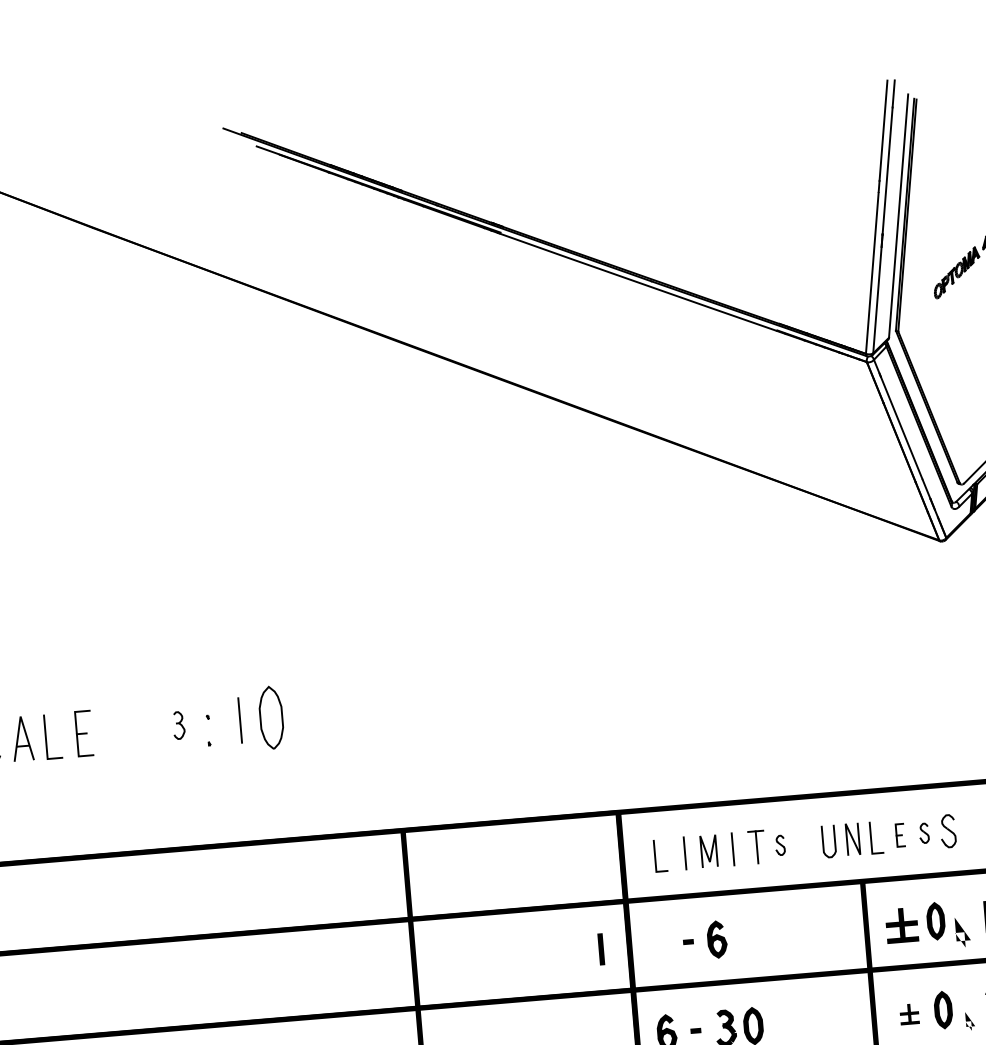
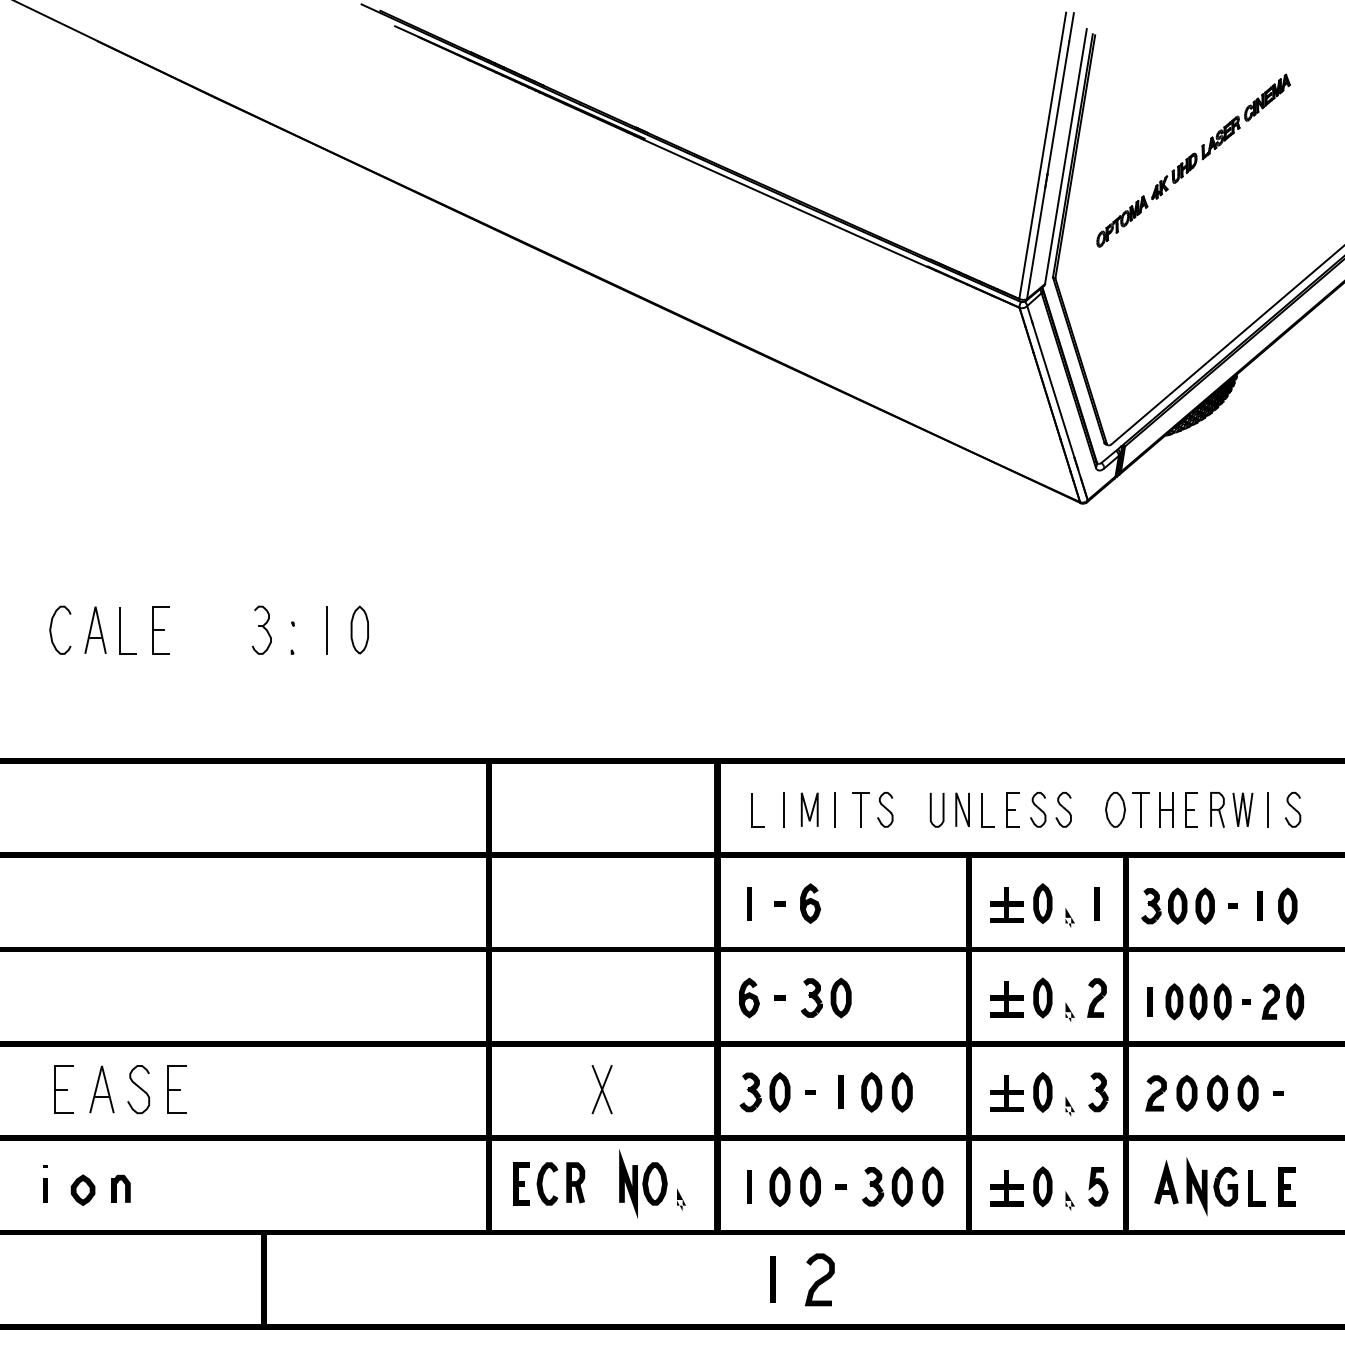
part: (270, 717) -> (359, 629), size x0.71
part: (178, 724) -> (261, 629), size x1.67
part: (924, 832) -> (1038, 809), size x1.67
part: (899, 835) -> (1012, 809), size x1.43
part: (780, 845) -> (885, 809), size x1.67
part: (962, 932) -> (1069, 917), size x0.62
line: (601, 949) -> (749, 903), moved
part: (909, 1014) -> (1006, 999), size x1.67

